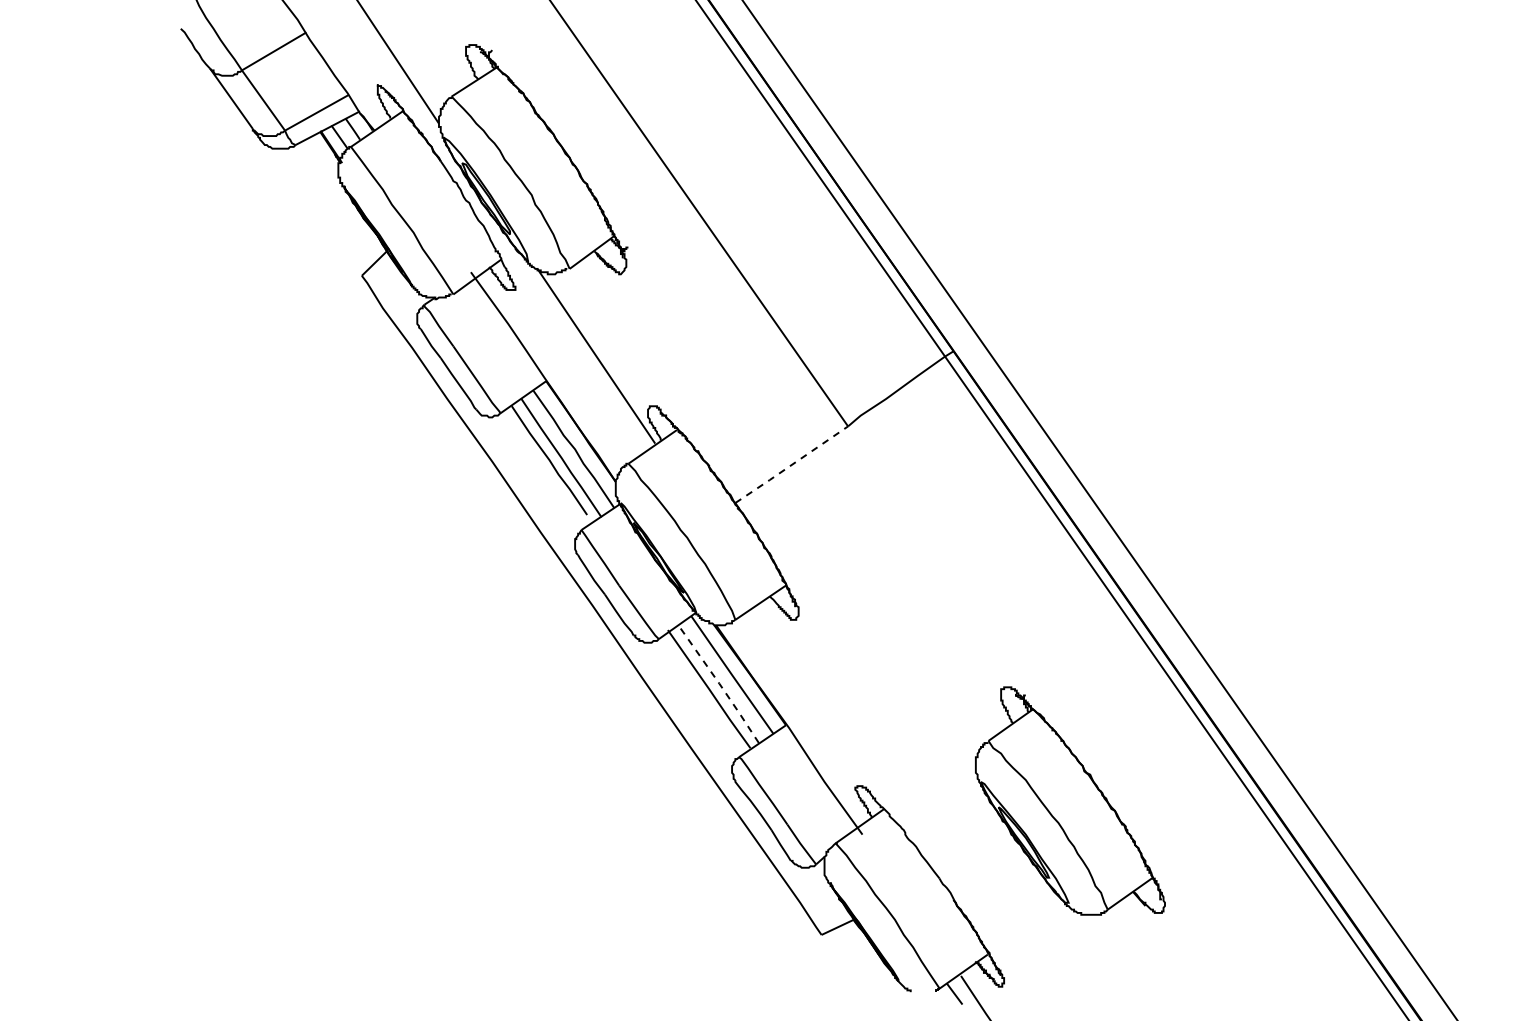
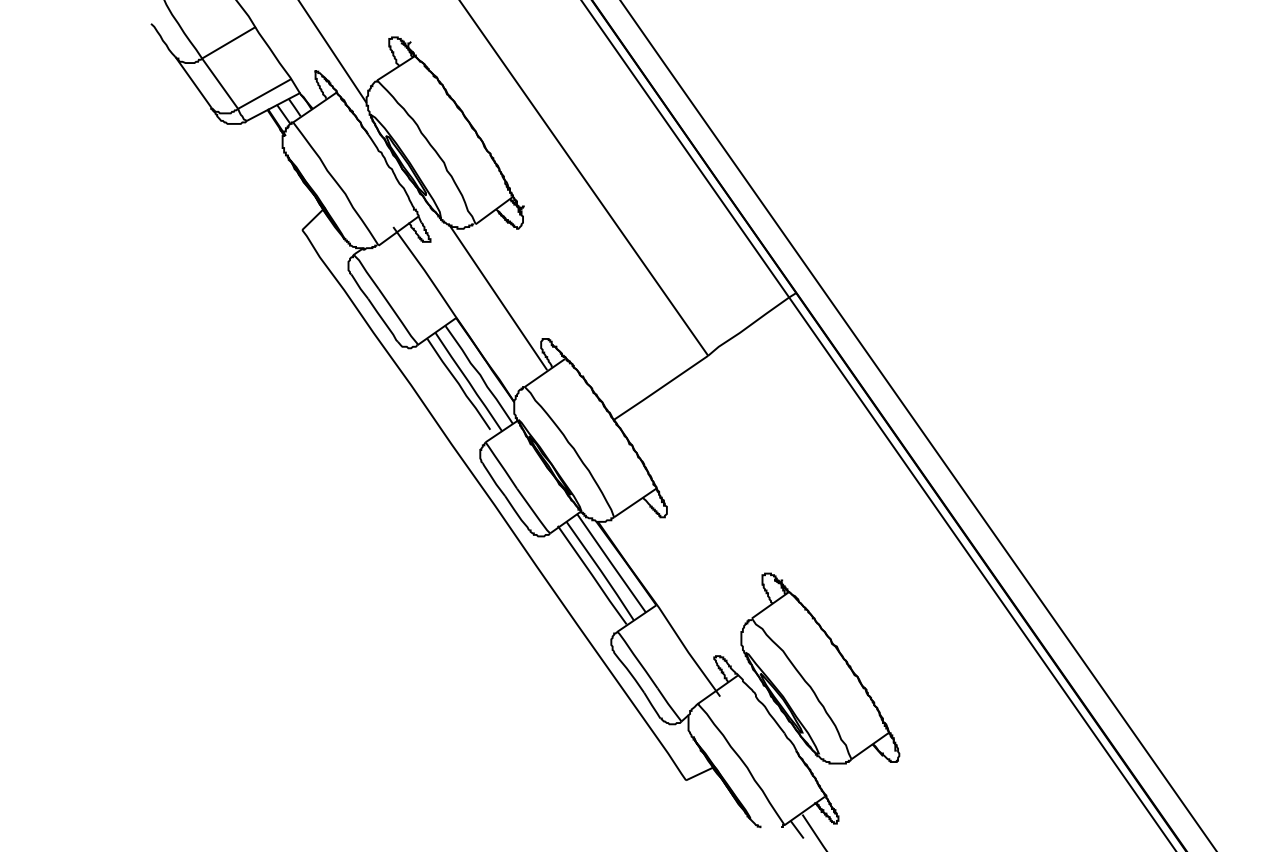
line: (791, 465) -> (660, 388), dashed -> solid
line: (719, 683) -> (600, 570), dashed -> solid
part: (1070, 800) -> (820, 668), moved

